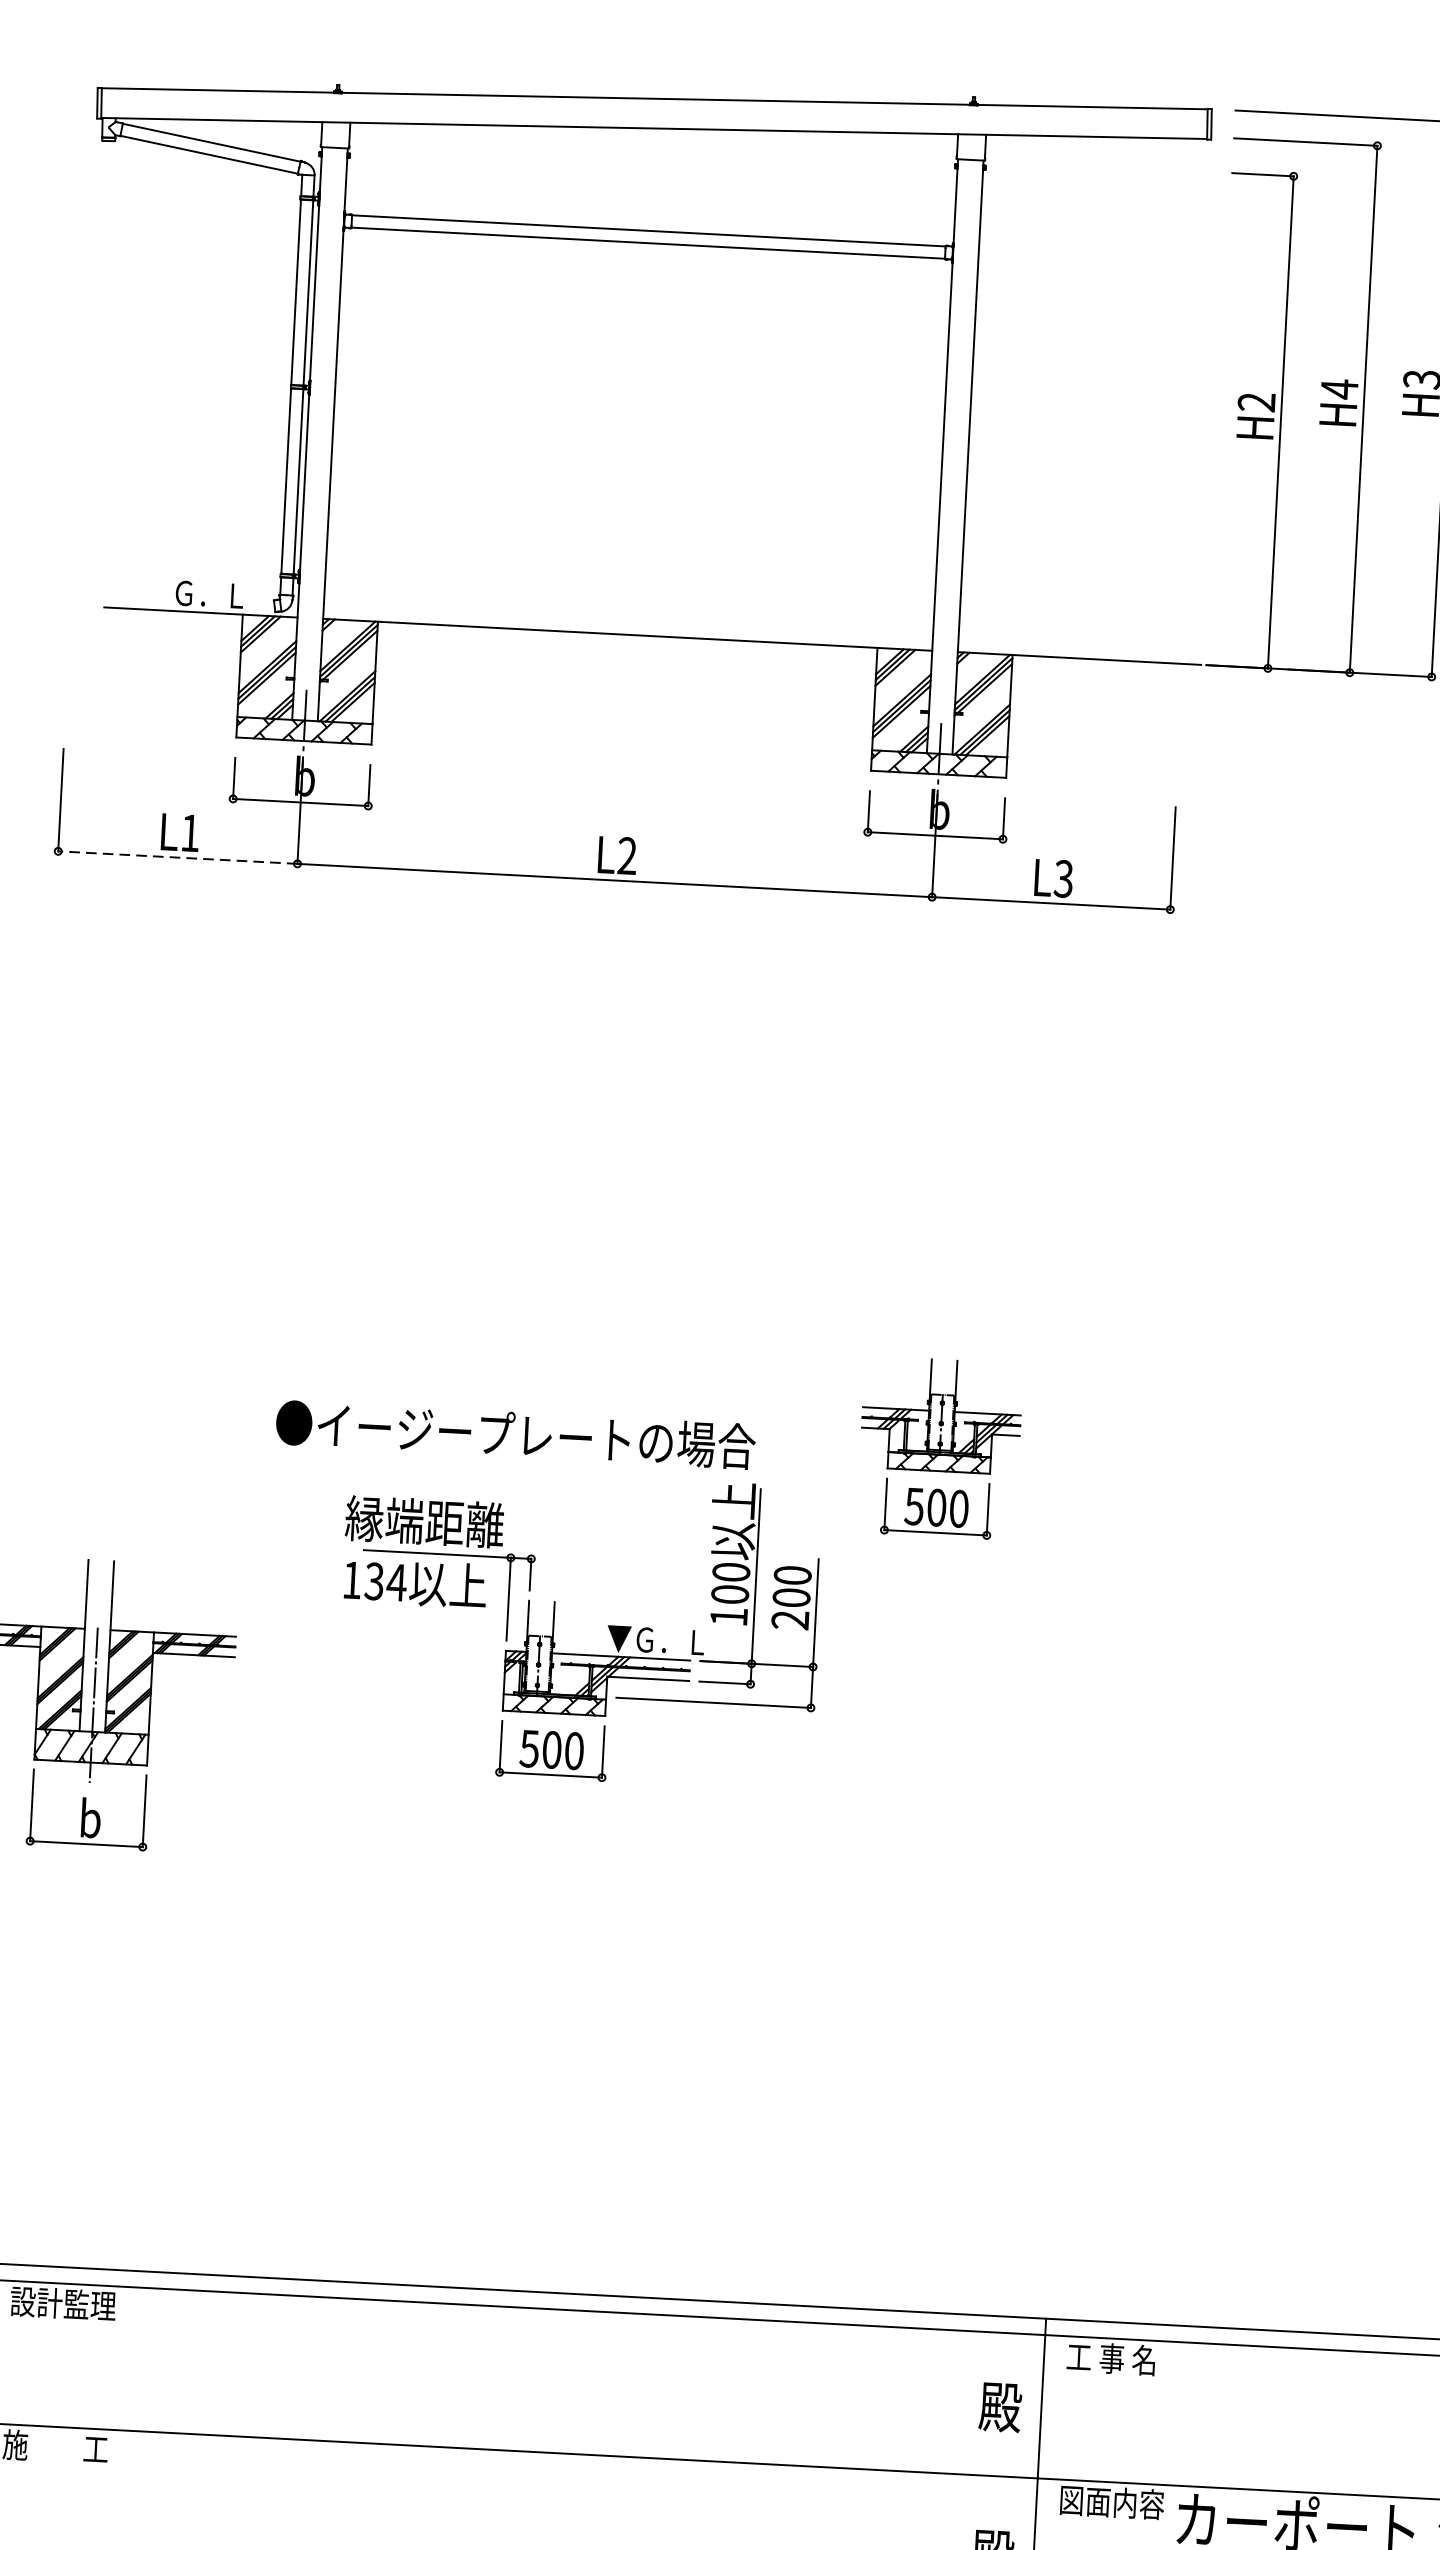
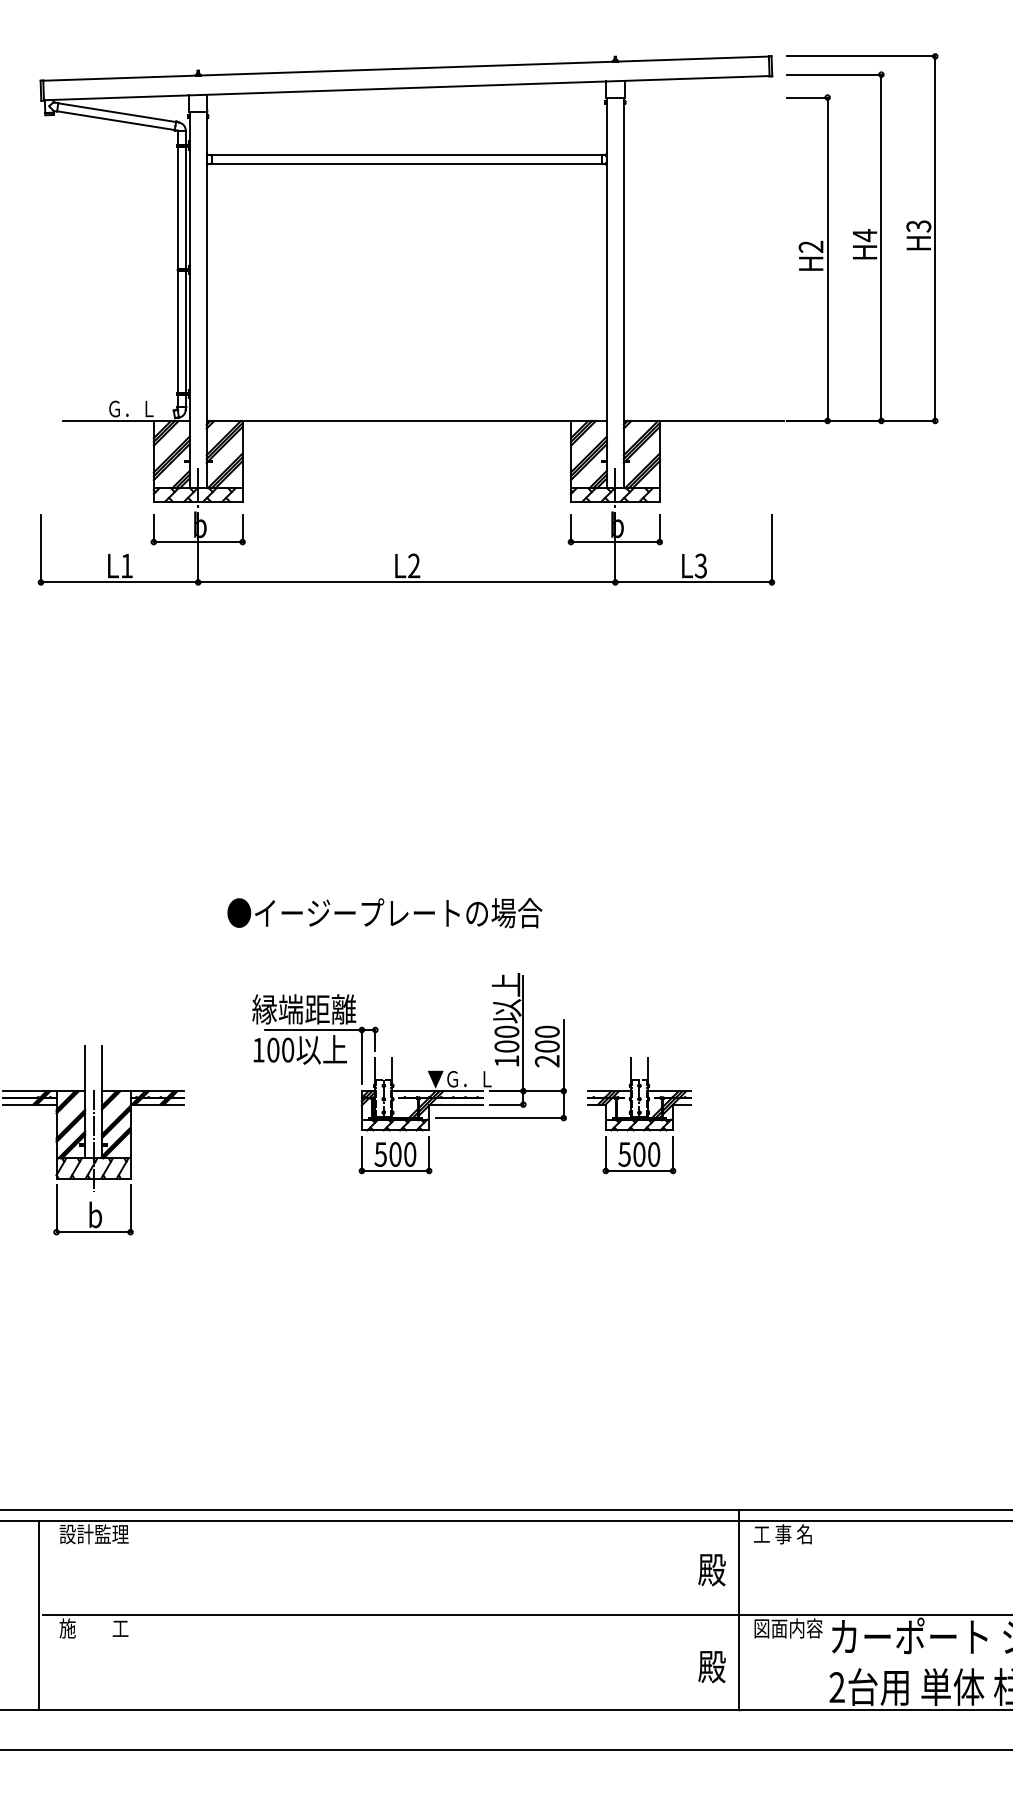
line: (177, 857) -> (119, 582), dashed -> solid
text: (515, 1435) -> (384, 913), moved
part: (940, 1448) -> (639, 1115), moved
text: (385, 1581) -> (280, 1049), 134 -> 100

